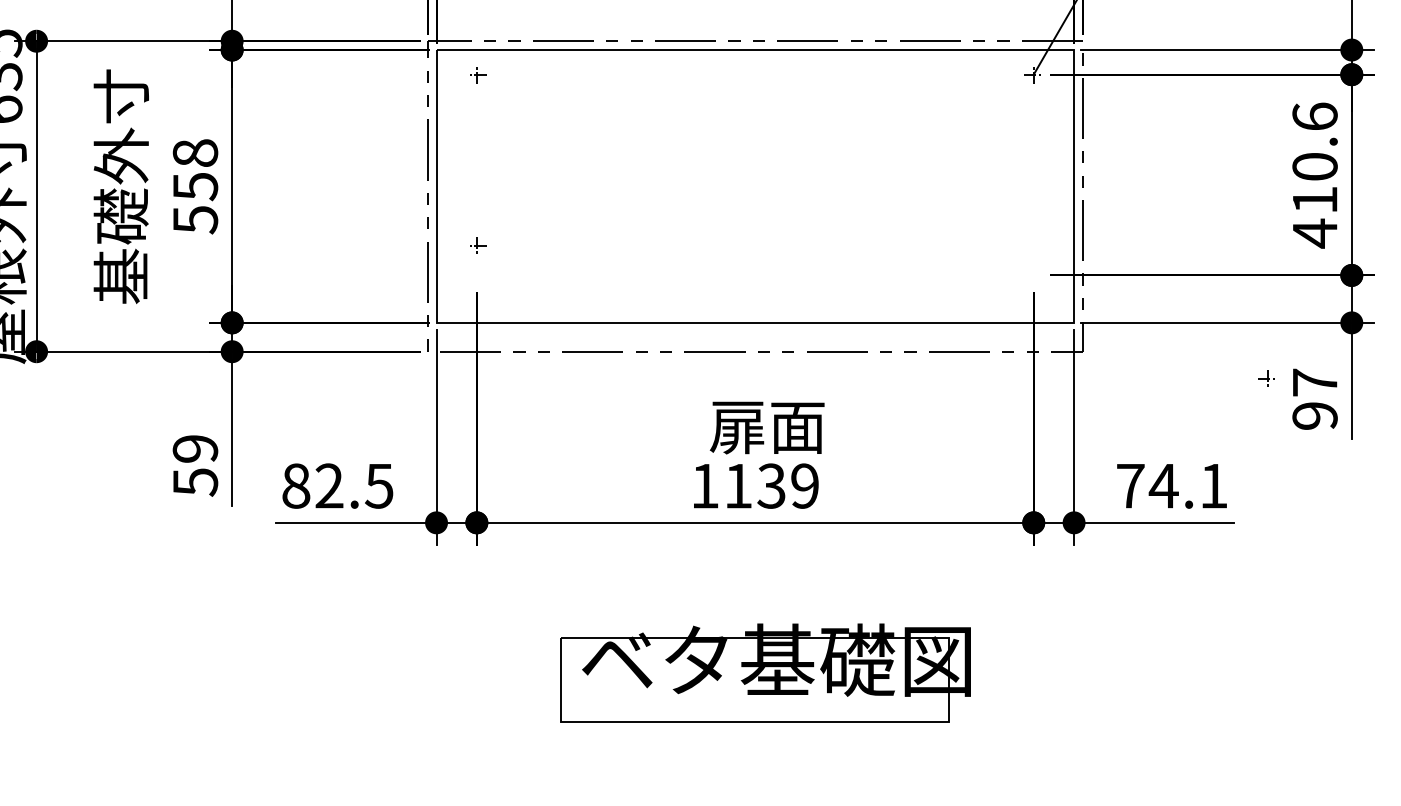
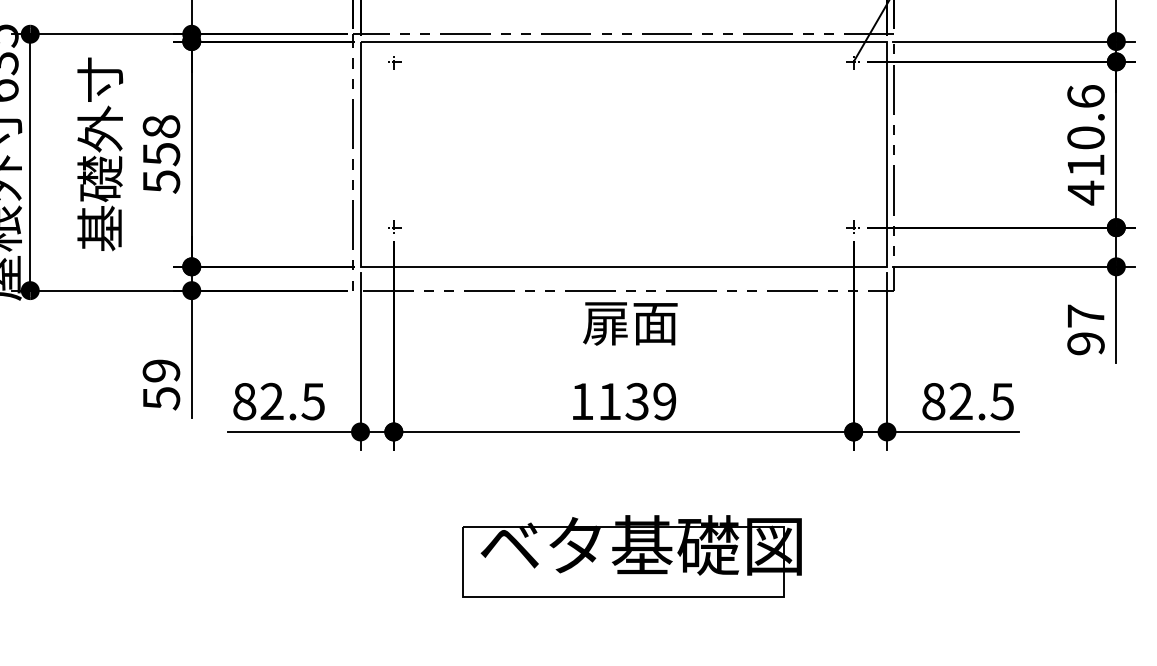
part: (478, 245) -> (395, 226), moved
part: (1266, 378) -> (852, 226), moved
text: (766, 427) -> (629, 323), moved
text: (1172, 485) -> (968, 401), 74.1 -> 82.5

